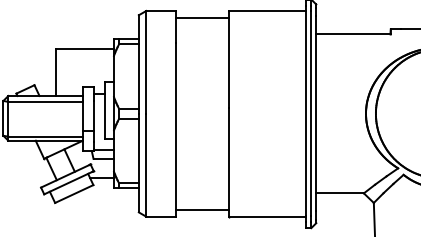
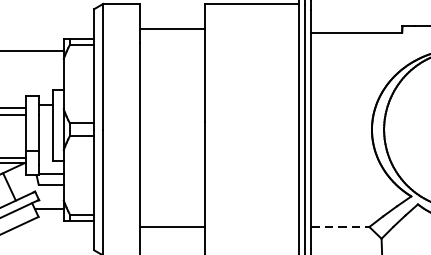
line: (202, 18) -> (172, 29), moved
line: (340, 193) -> (340, 227), solid -> dashed
line: (202, 209) -> (172, 227), moved

